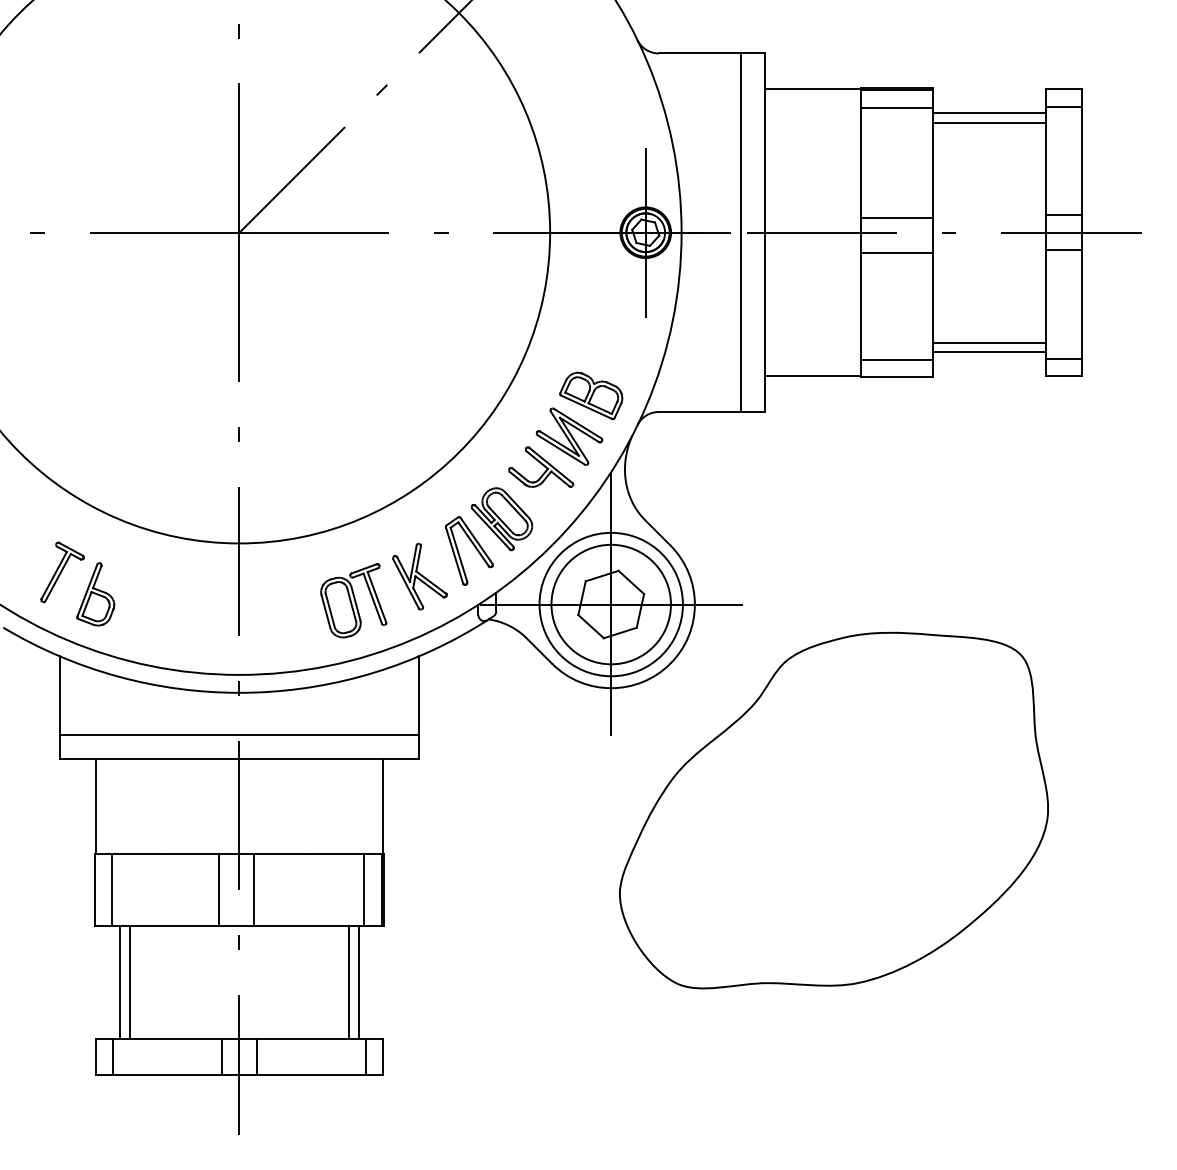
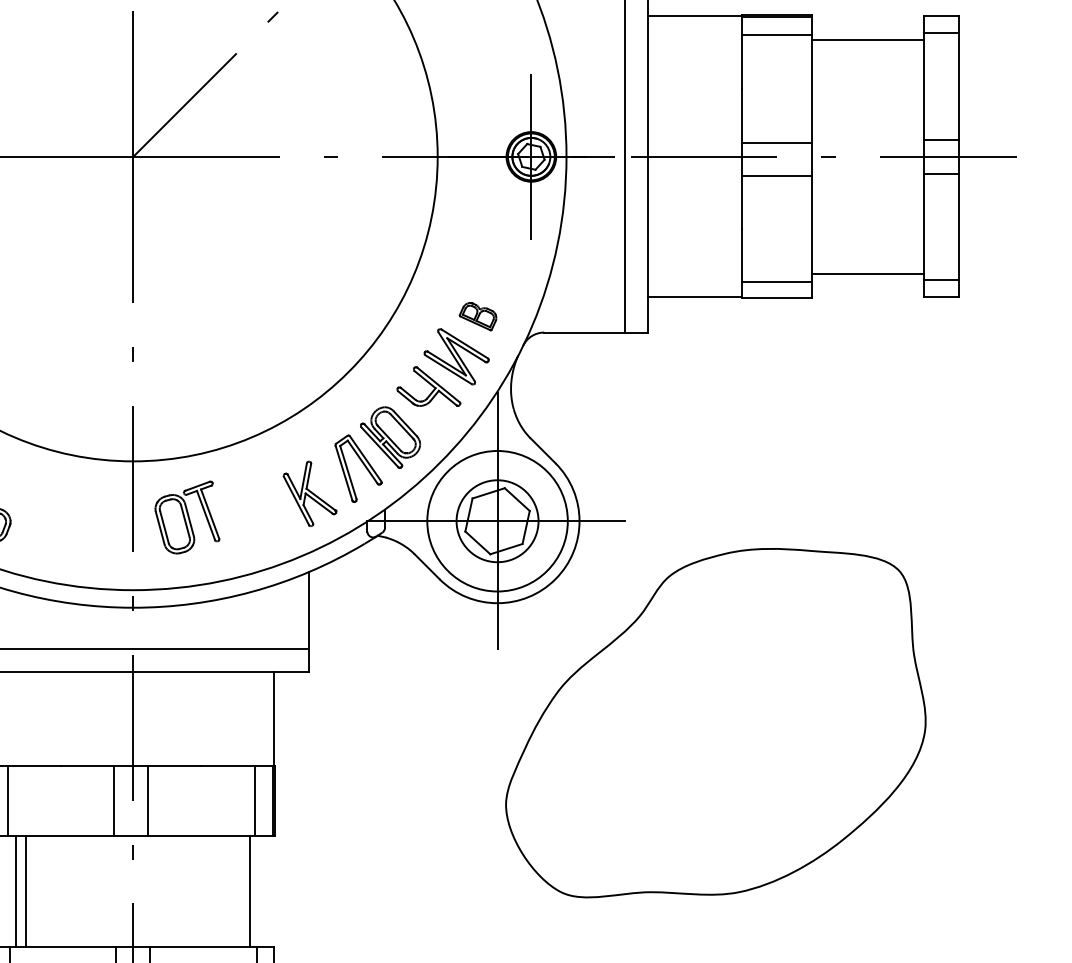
line: (989, 122) -> (868, 48), removed
line: (989, 342) -> (868, 264), removed
part: (591, 395) -> (478, 316), size x0.6
part: (353, 600) -> (187, 517), moved
circle: (610, 604) -> (496, 521), size x0.7
line: (349, 982) -> (241, 891), removed

